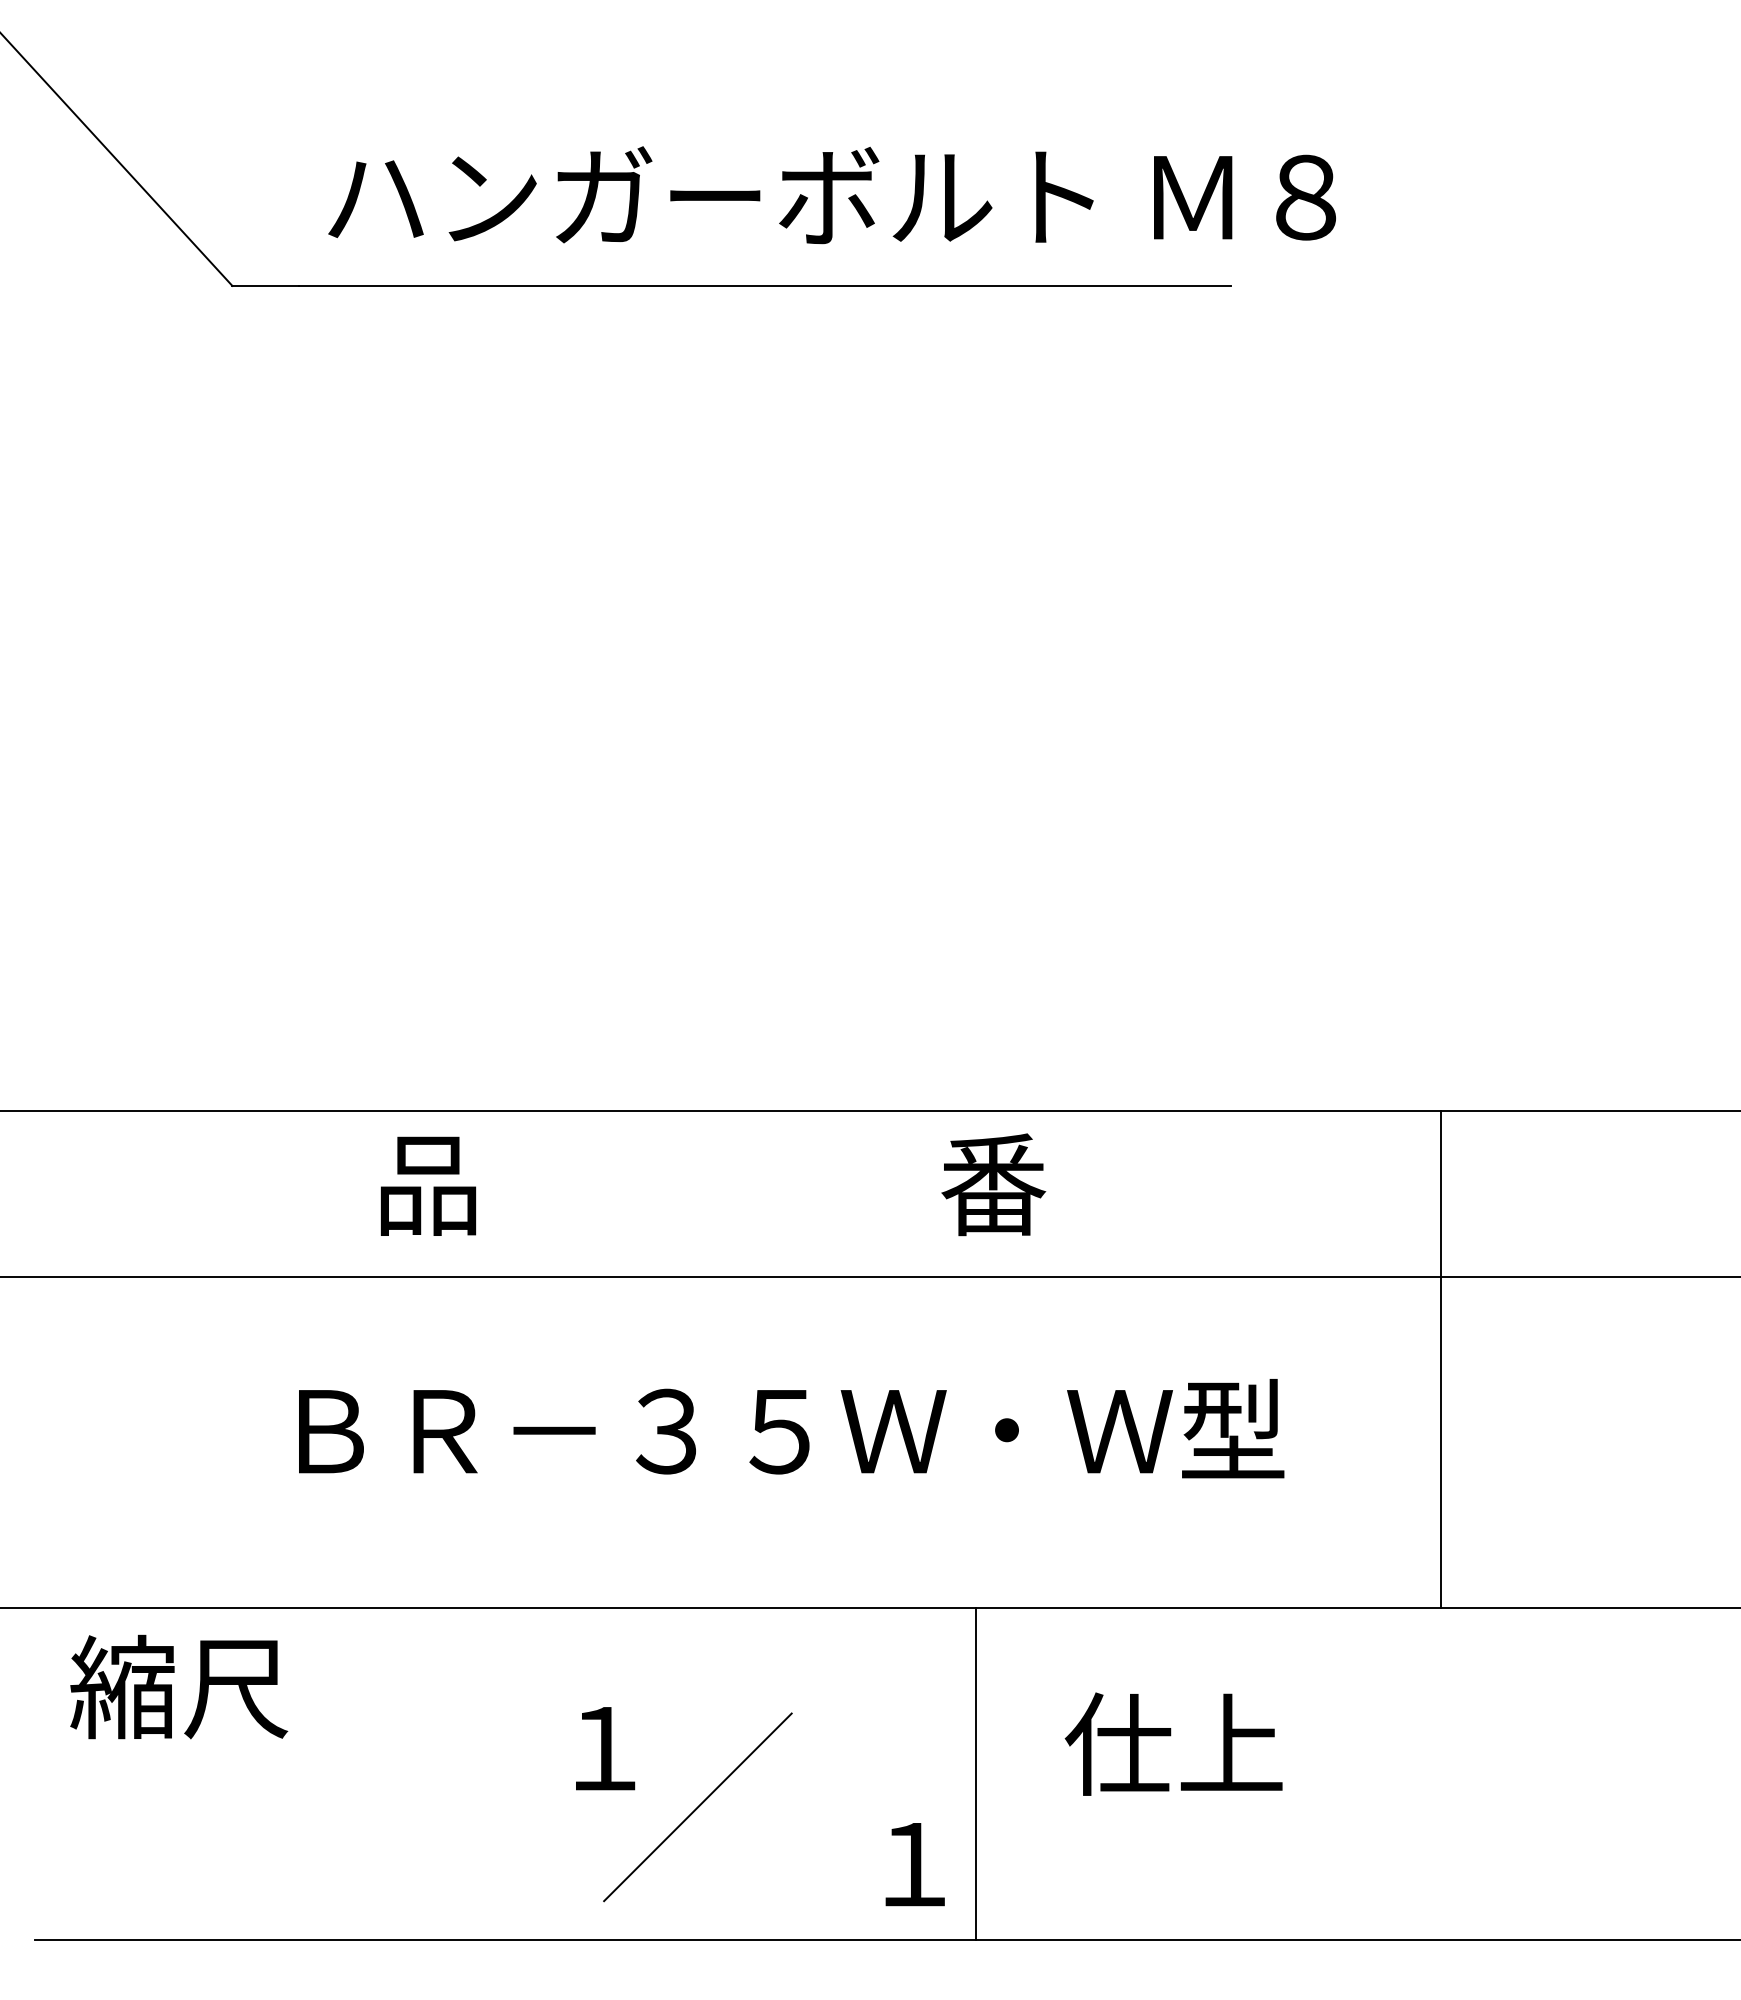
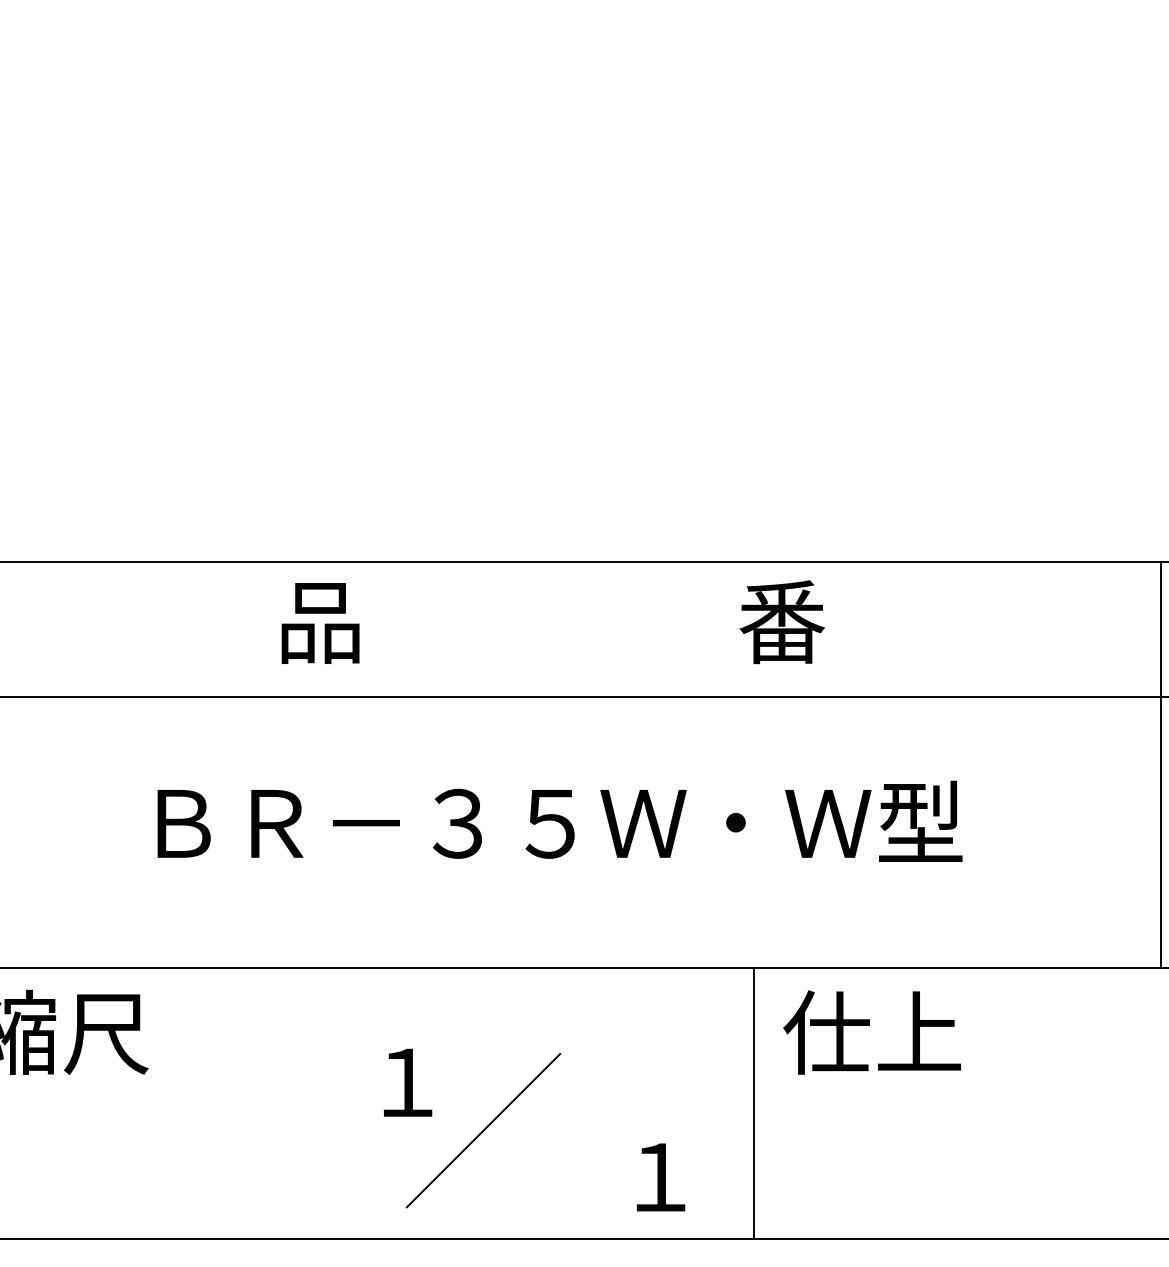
text: (713, 1184) -> (553, 621), moved
line: (1441, 1359) -> (1161, 764), moved
text: (1173, 1743) -> (871, 1032), moved
line: (975, 1774) -> (754, 1103), moved

